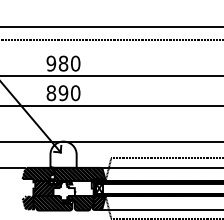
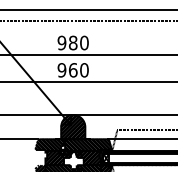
text: (57, 93) -> (67, 70), 890 -> 960
hatch: (63, 154) -> (73, 126), added
hatch: (74, 187) -> (83, 157), added

